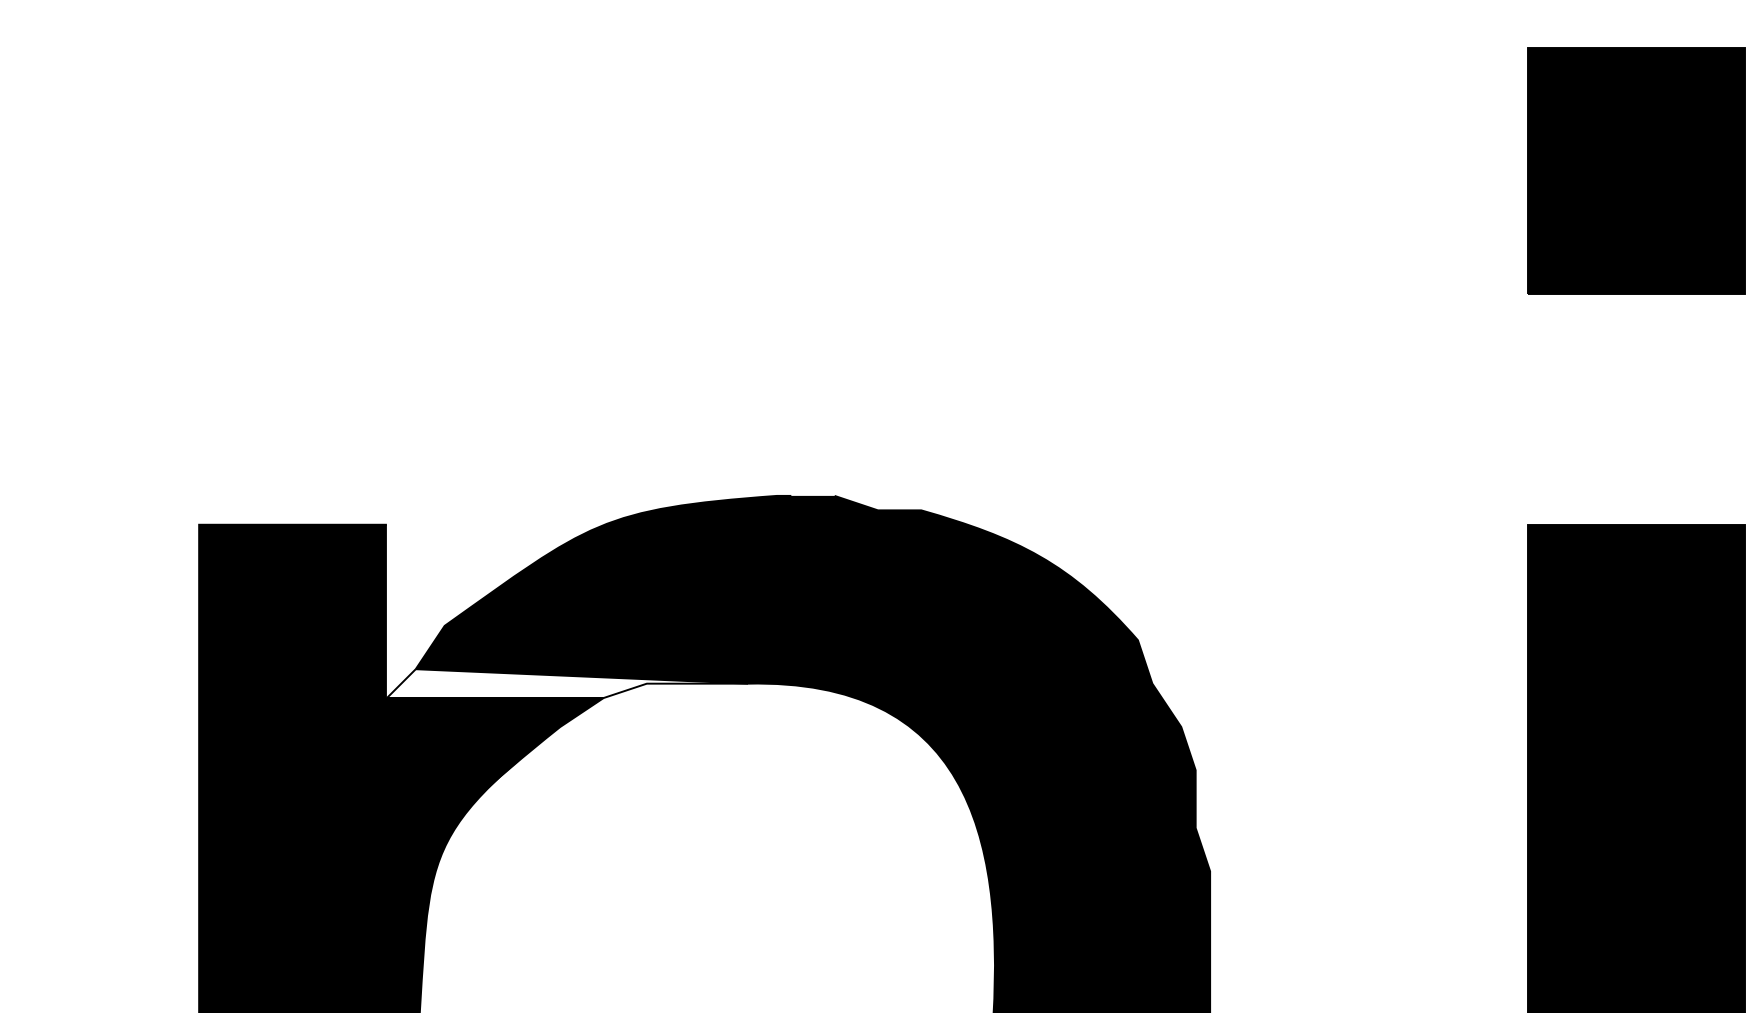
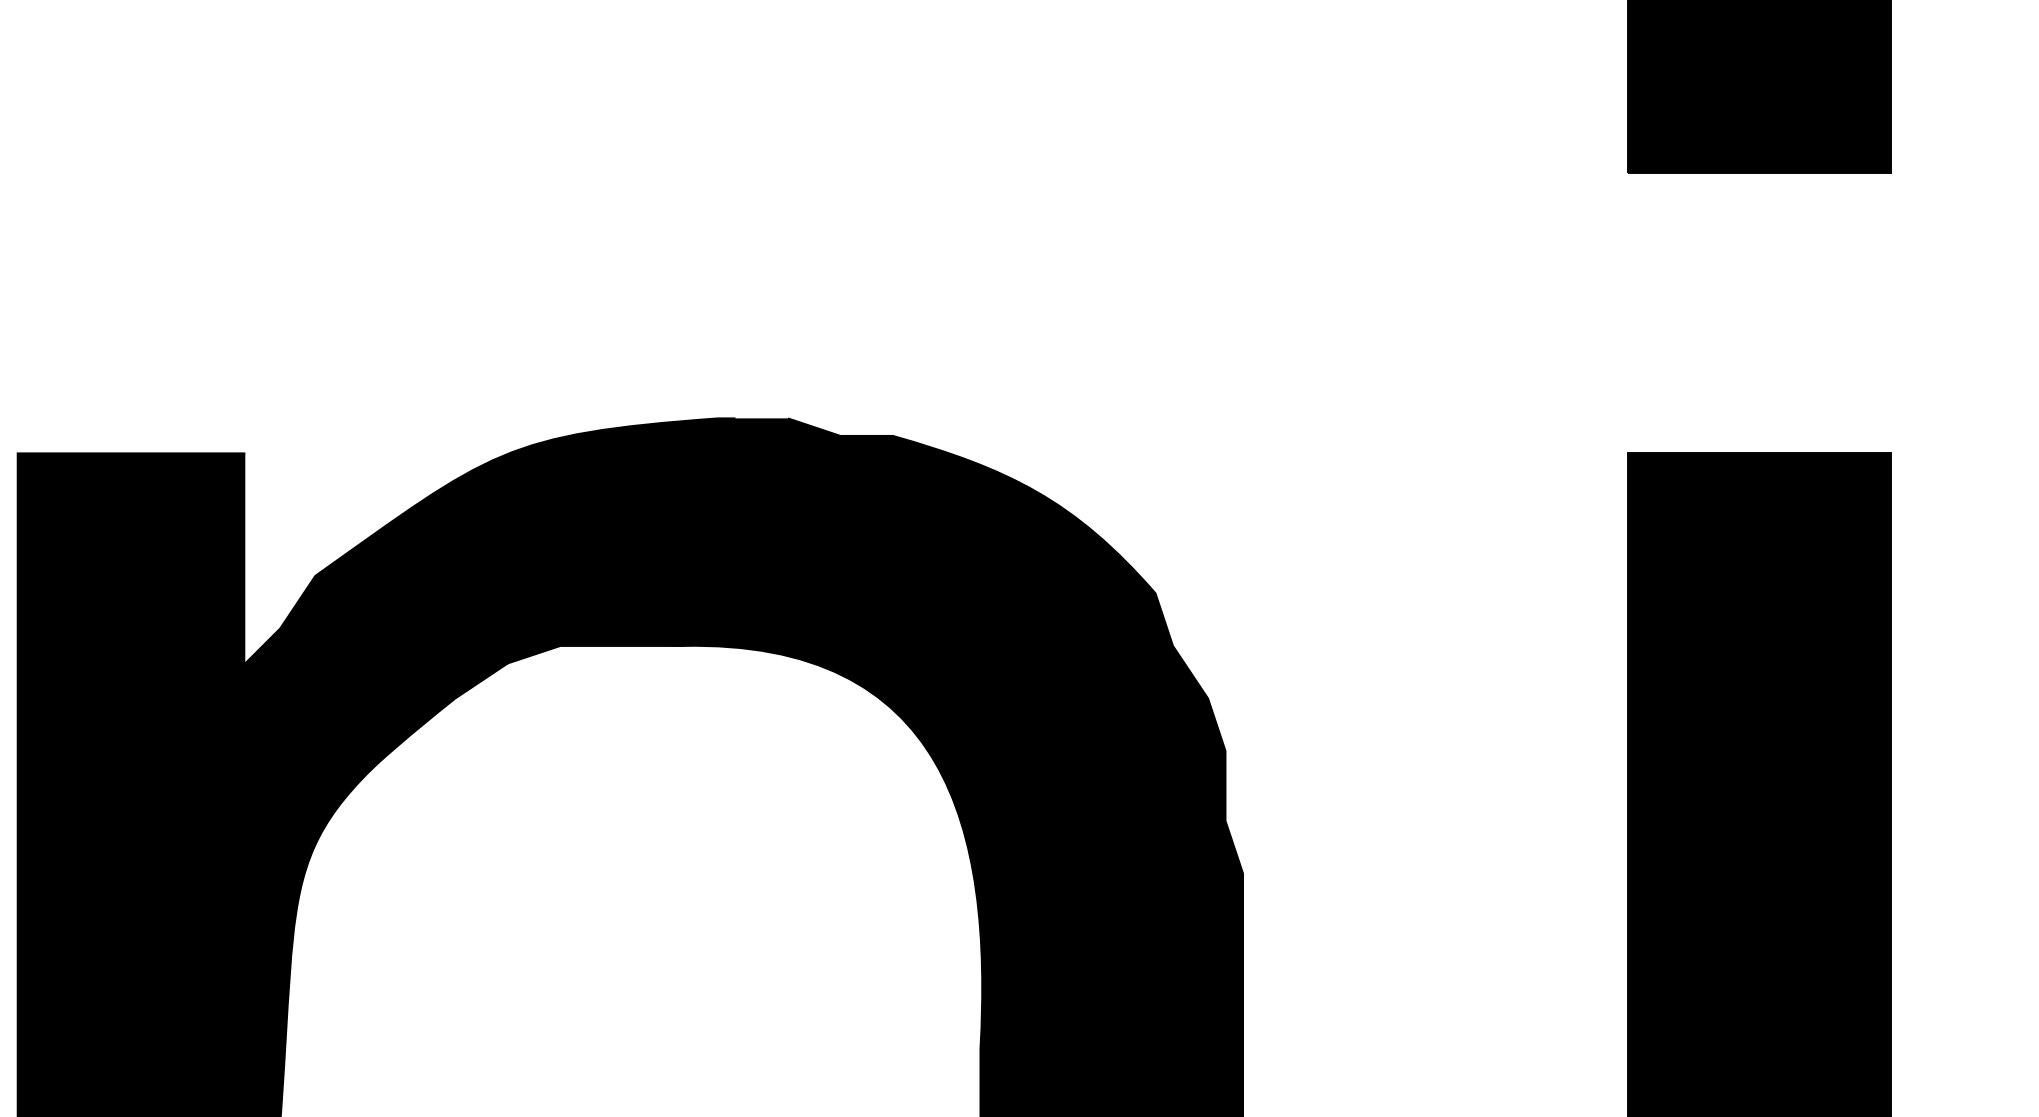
fill: (566, 683) -> (462, 645), added

